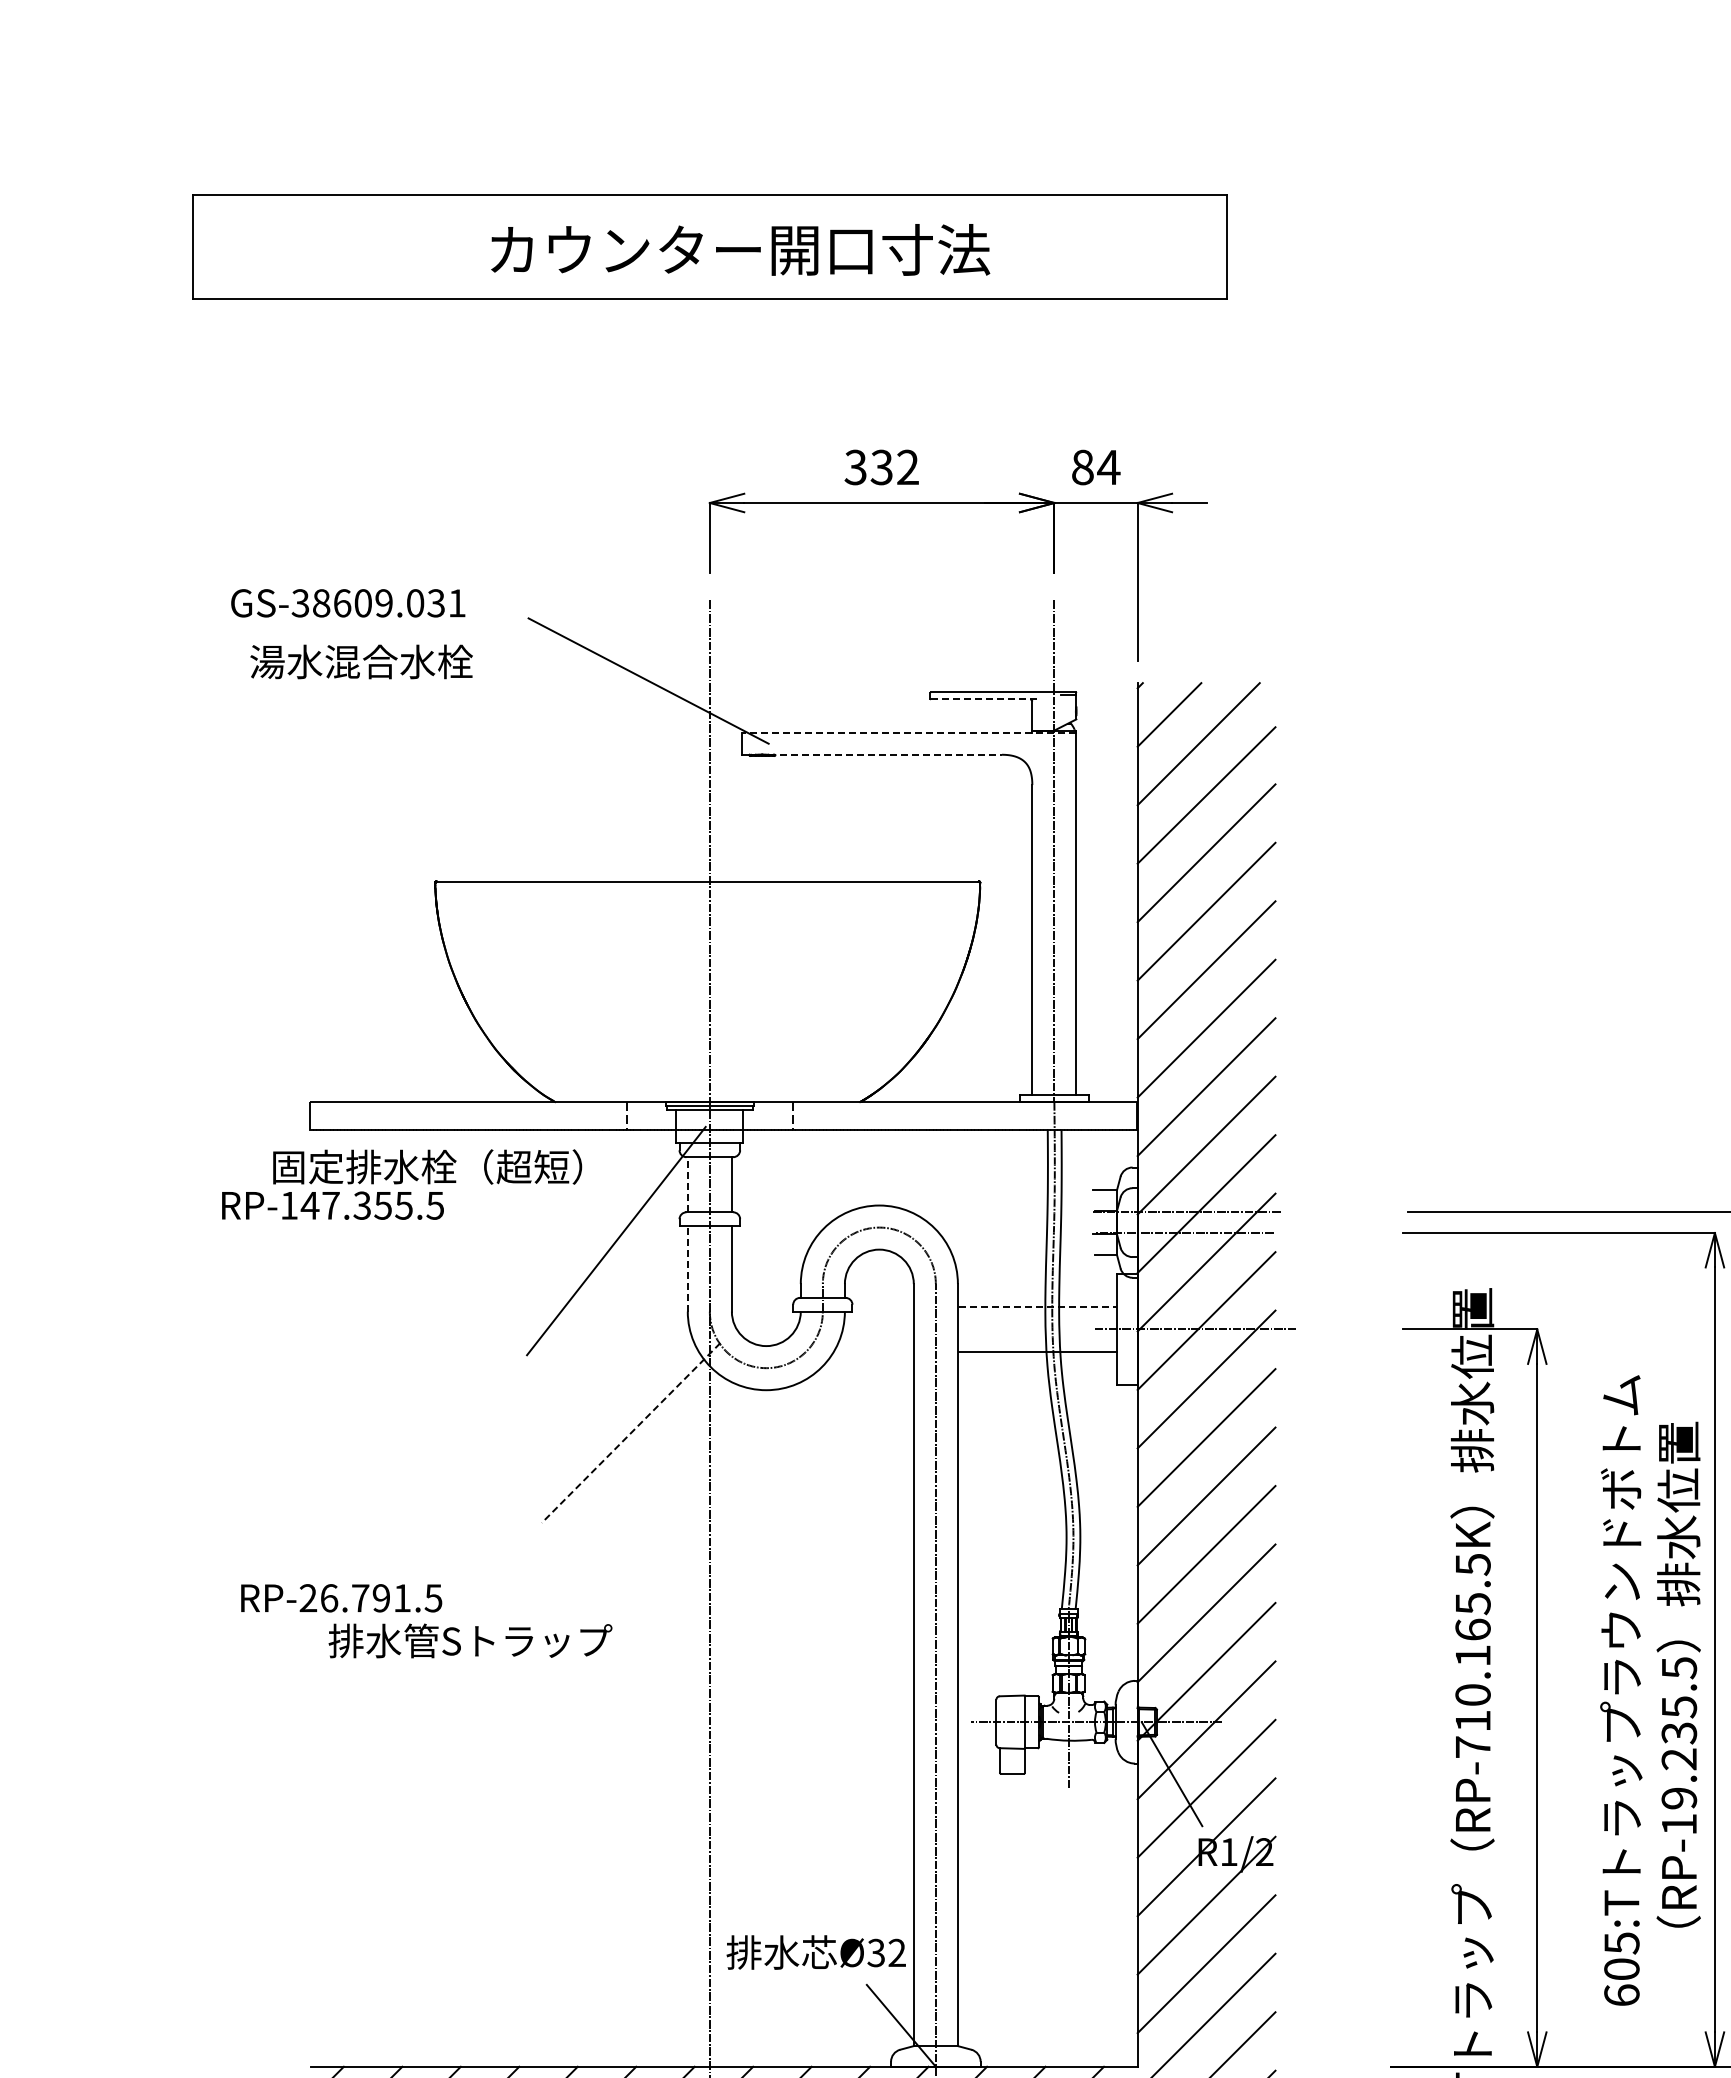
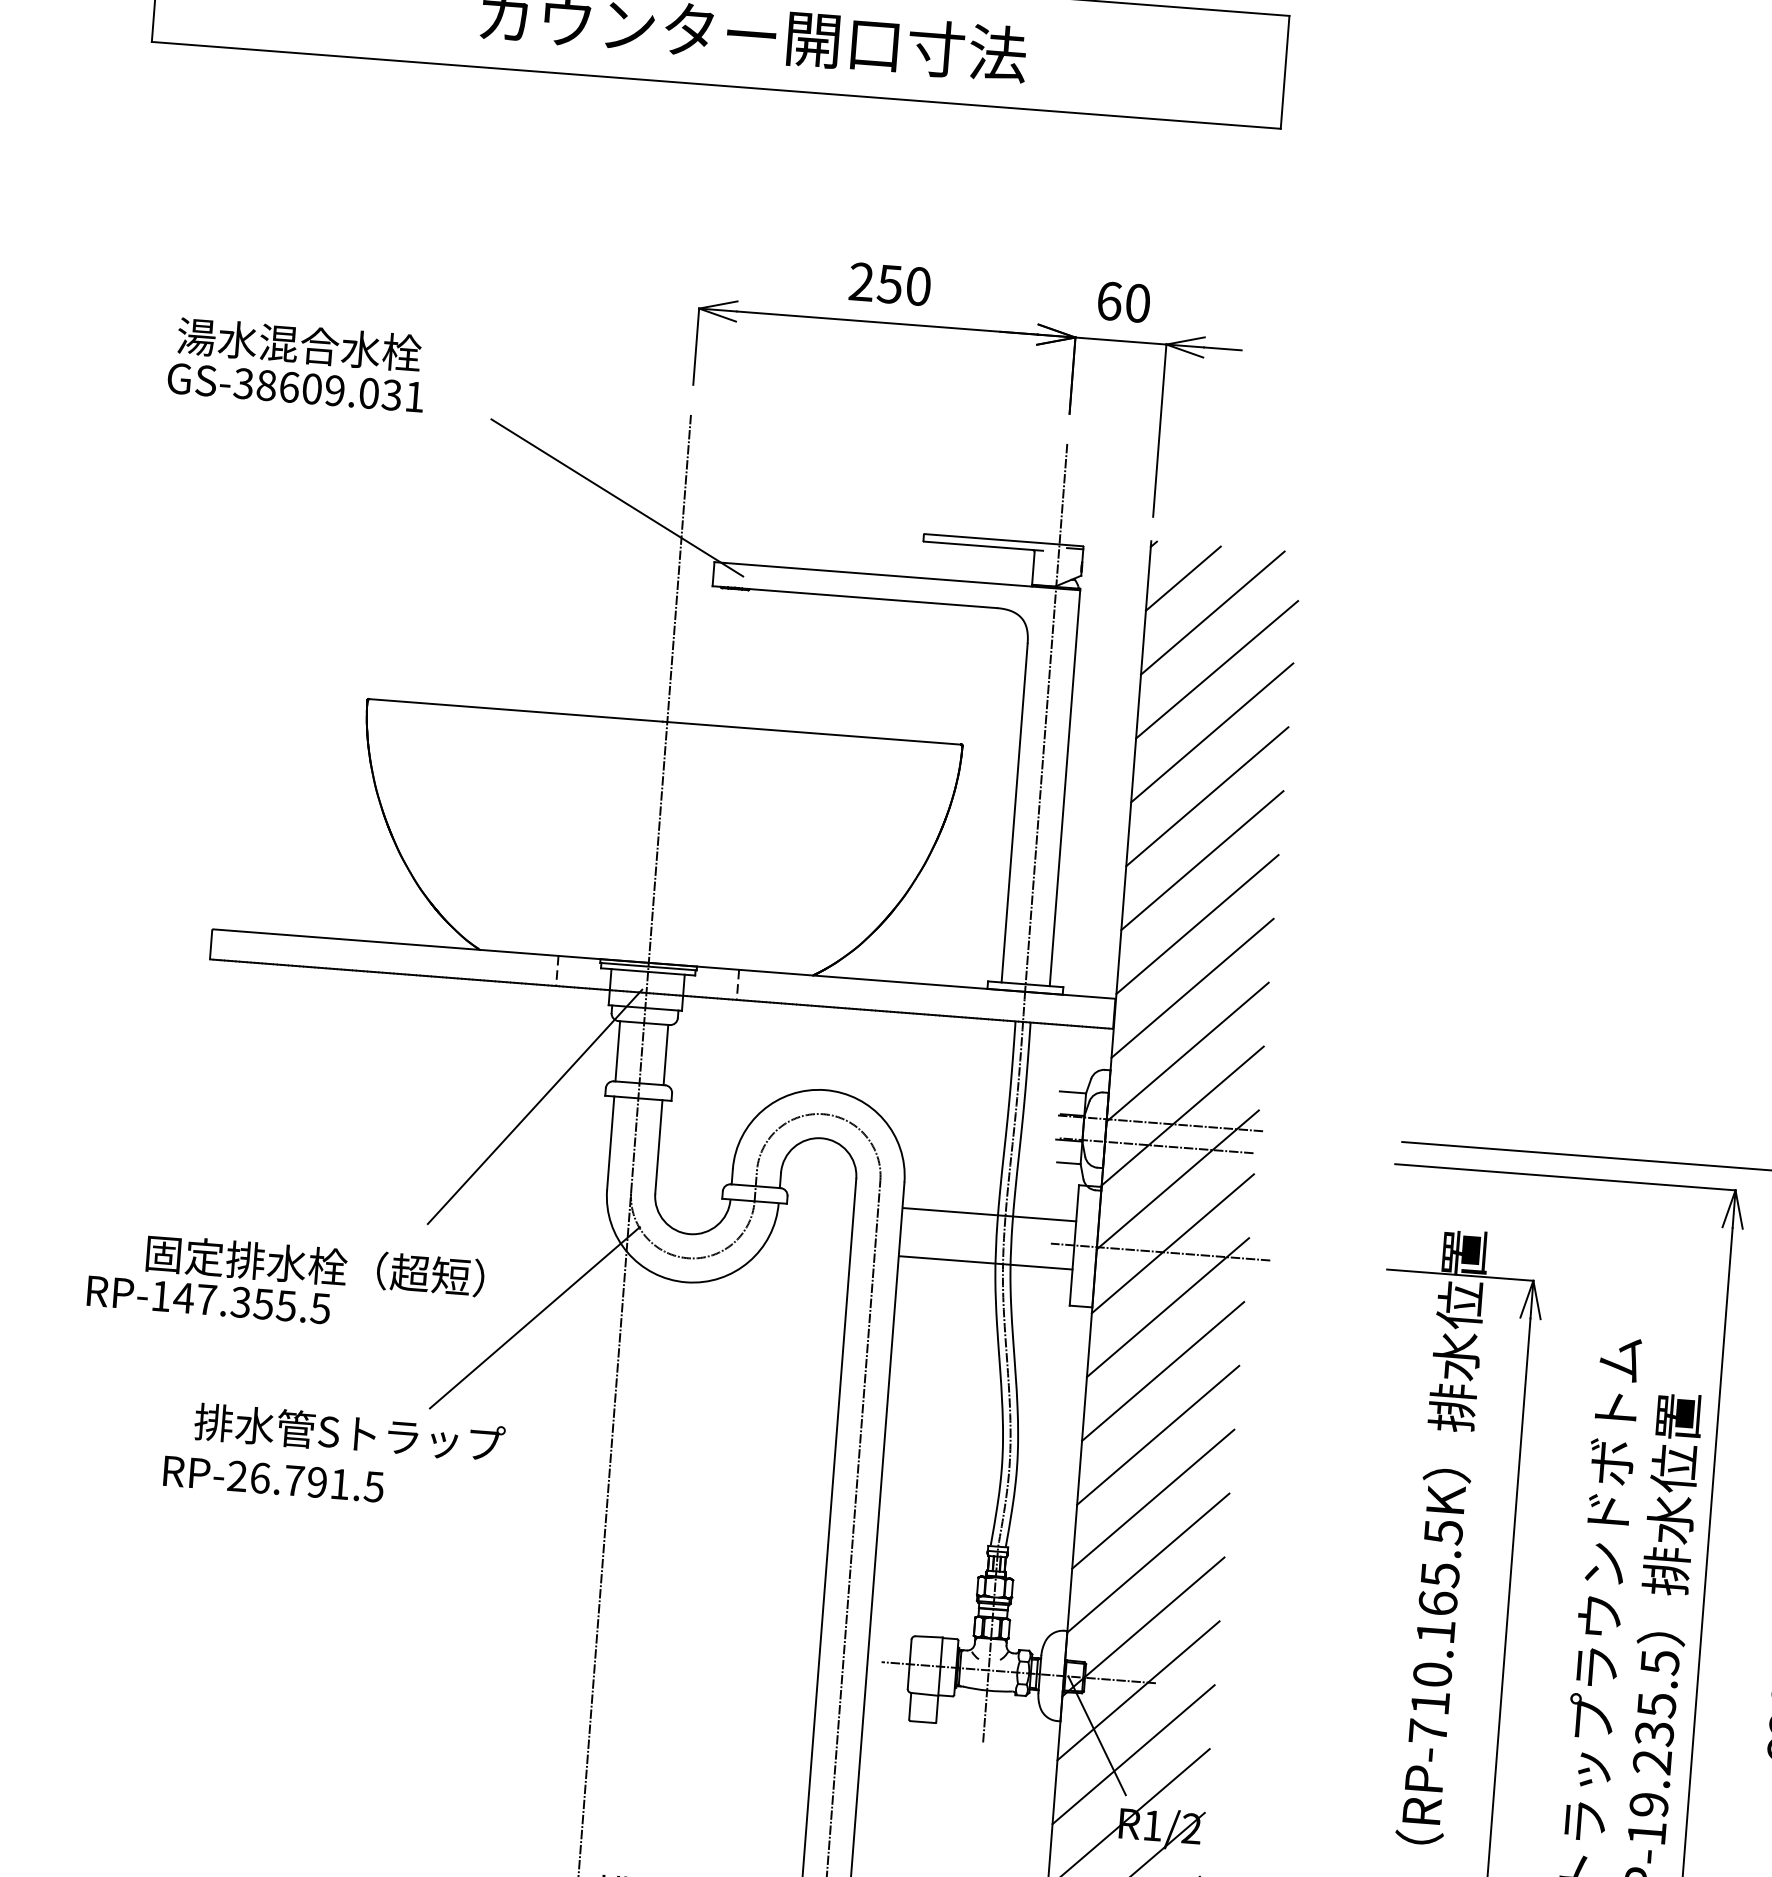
text: (881, 467) -> (889, 284), 332 -> 250
text: (1096, 467) -> (1124, 302), 84 -> 60
text: (361, 661) -> (299, 344), moved
line: (985, 699) -> (983, 546), dashed -> solid
line: (908, 732) -> (896, 575), dashed -> solid
line: (886, 754) -> (870, 598), dashed -> solid
text: (402, 1184) -> (286, 1282), moved
line: (687, 1184) -> (617, 1051), dashed -> solid
line: (687, 1268) -> (610, 1142), dashed -> solid
line: (1038, 1307) -> (990, 1214), dashed -> solid
line: (631, 1433) -> (535, 1318), dashed -> solid
text: (341, 1598) -> (273, 1479), moved
text: (470, 1640) -> (349, 1432), moved

